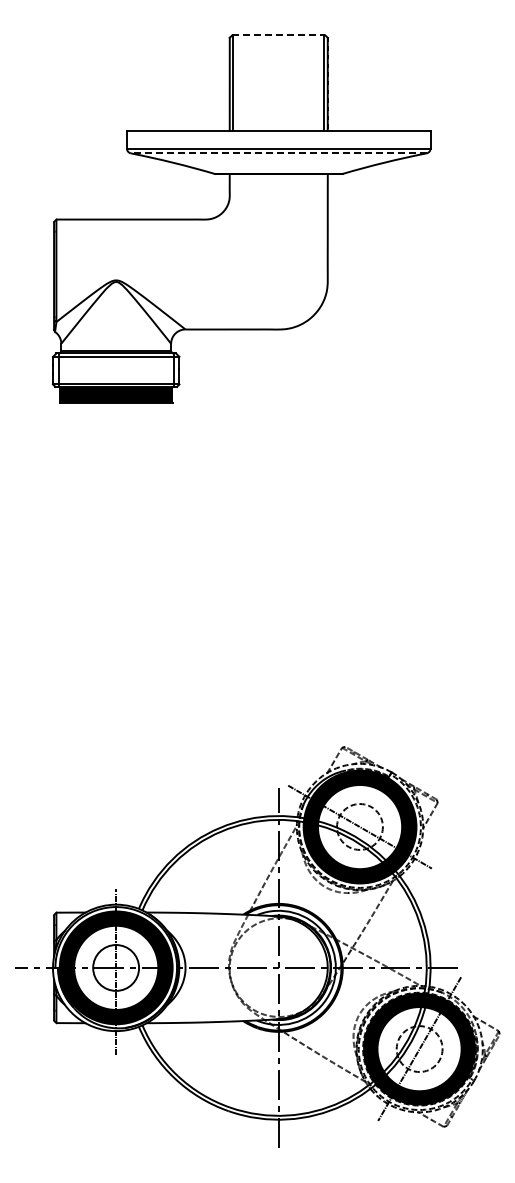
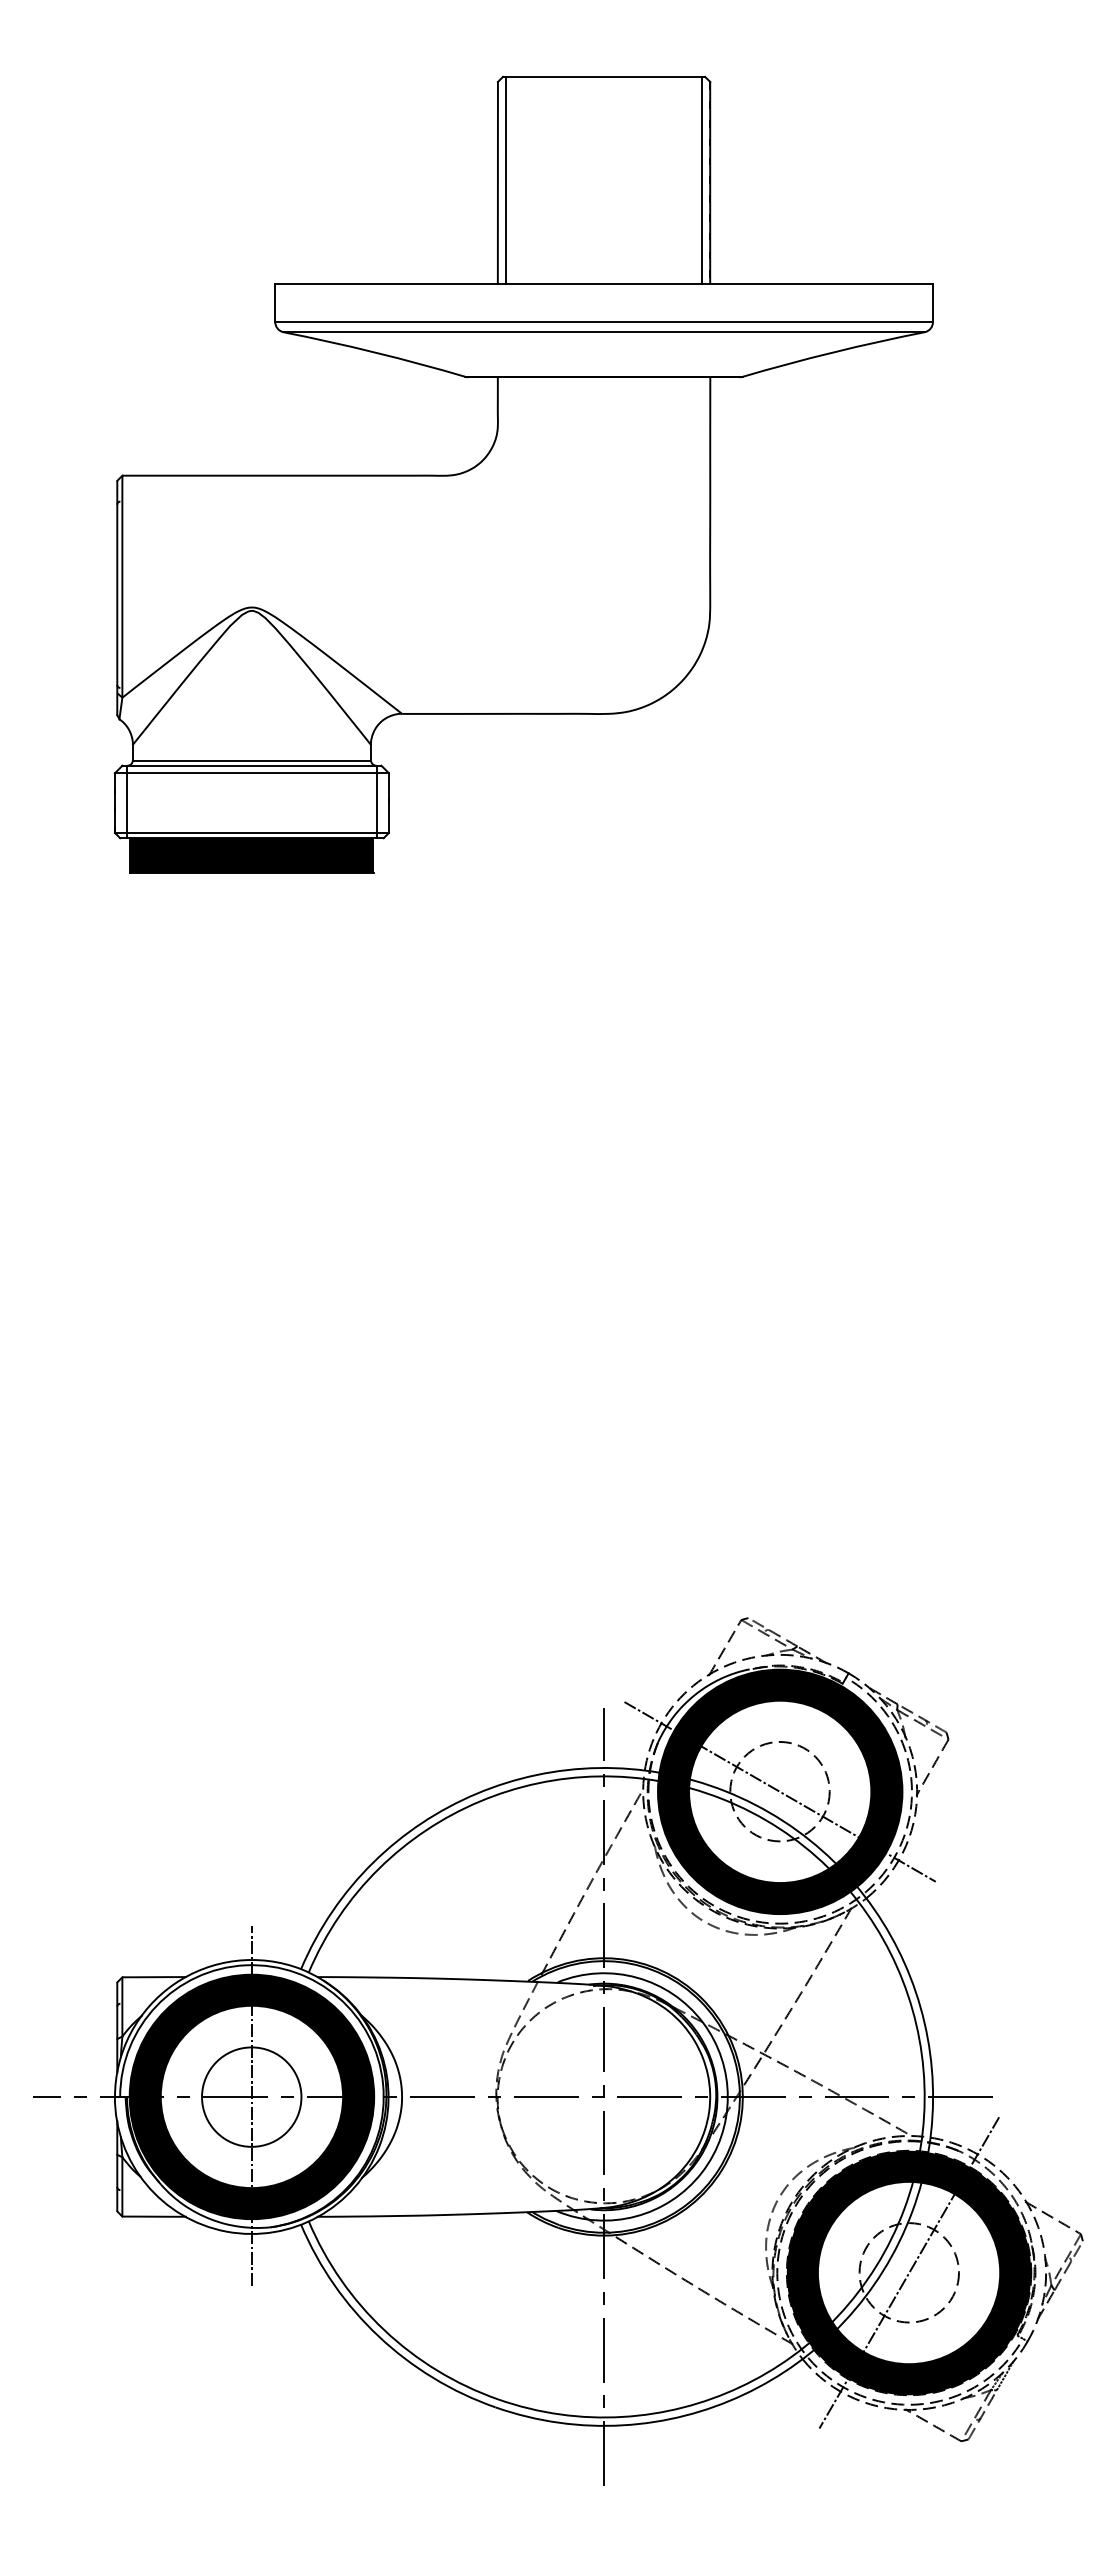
line: (278, 35) -> (603, 76), dashed -> solid
line: (278, 153) -> (603, 332), dashed -> solid

